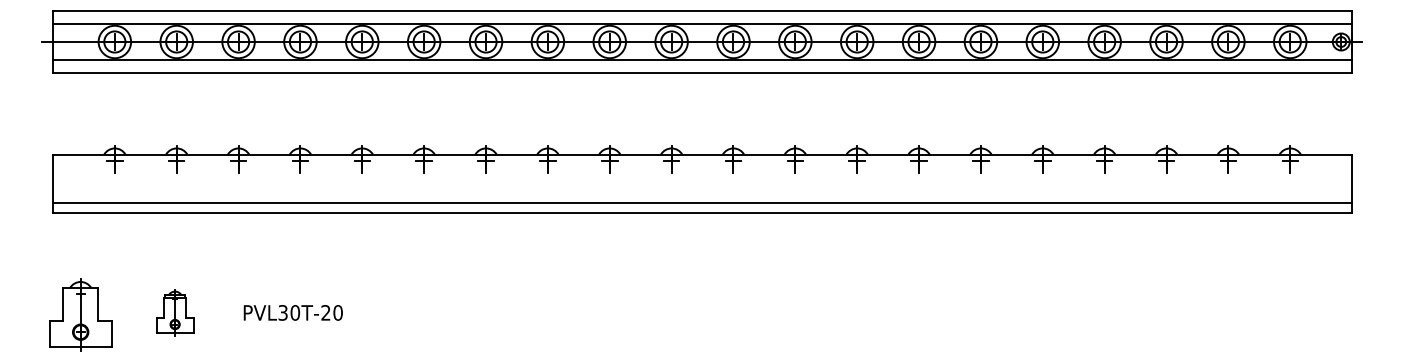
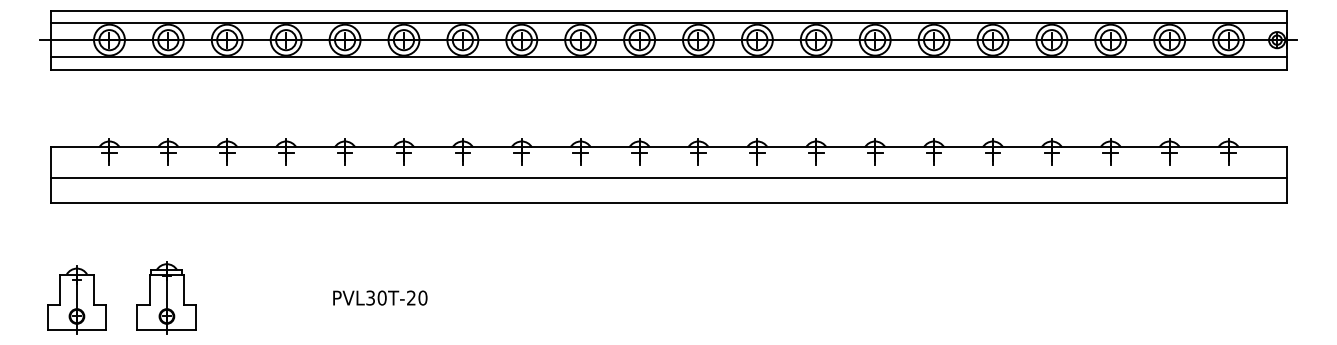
line: (702, 203) -> (668, 178), moved
part: (174, 312) -> (166, 297), size x1.67
text: (292, 312) -> (379, 297), moved

